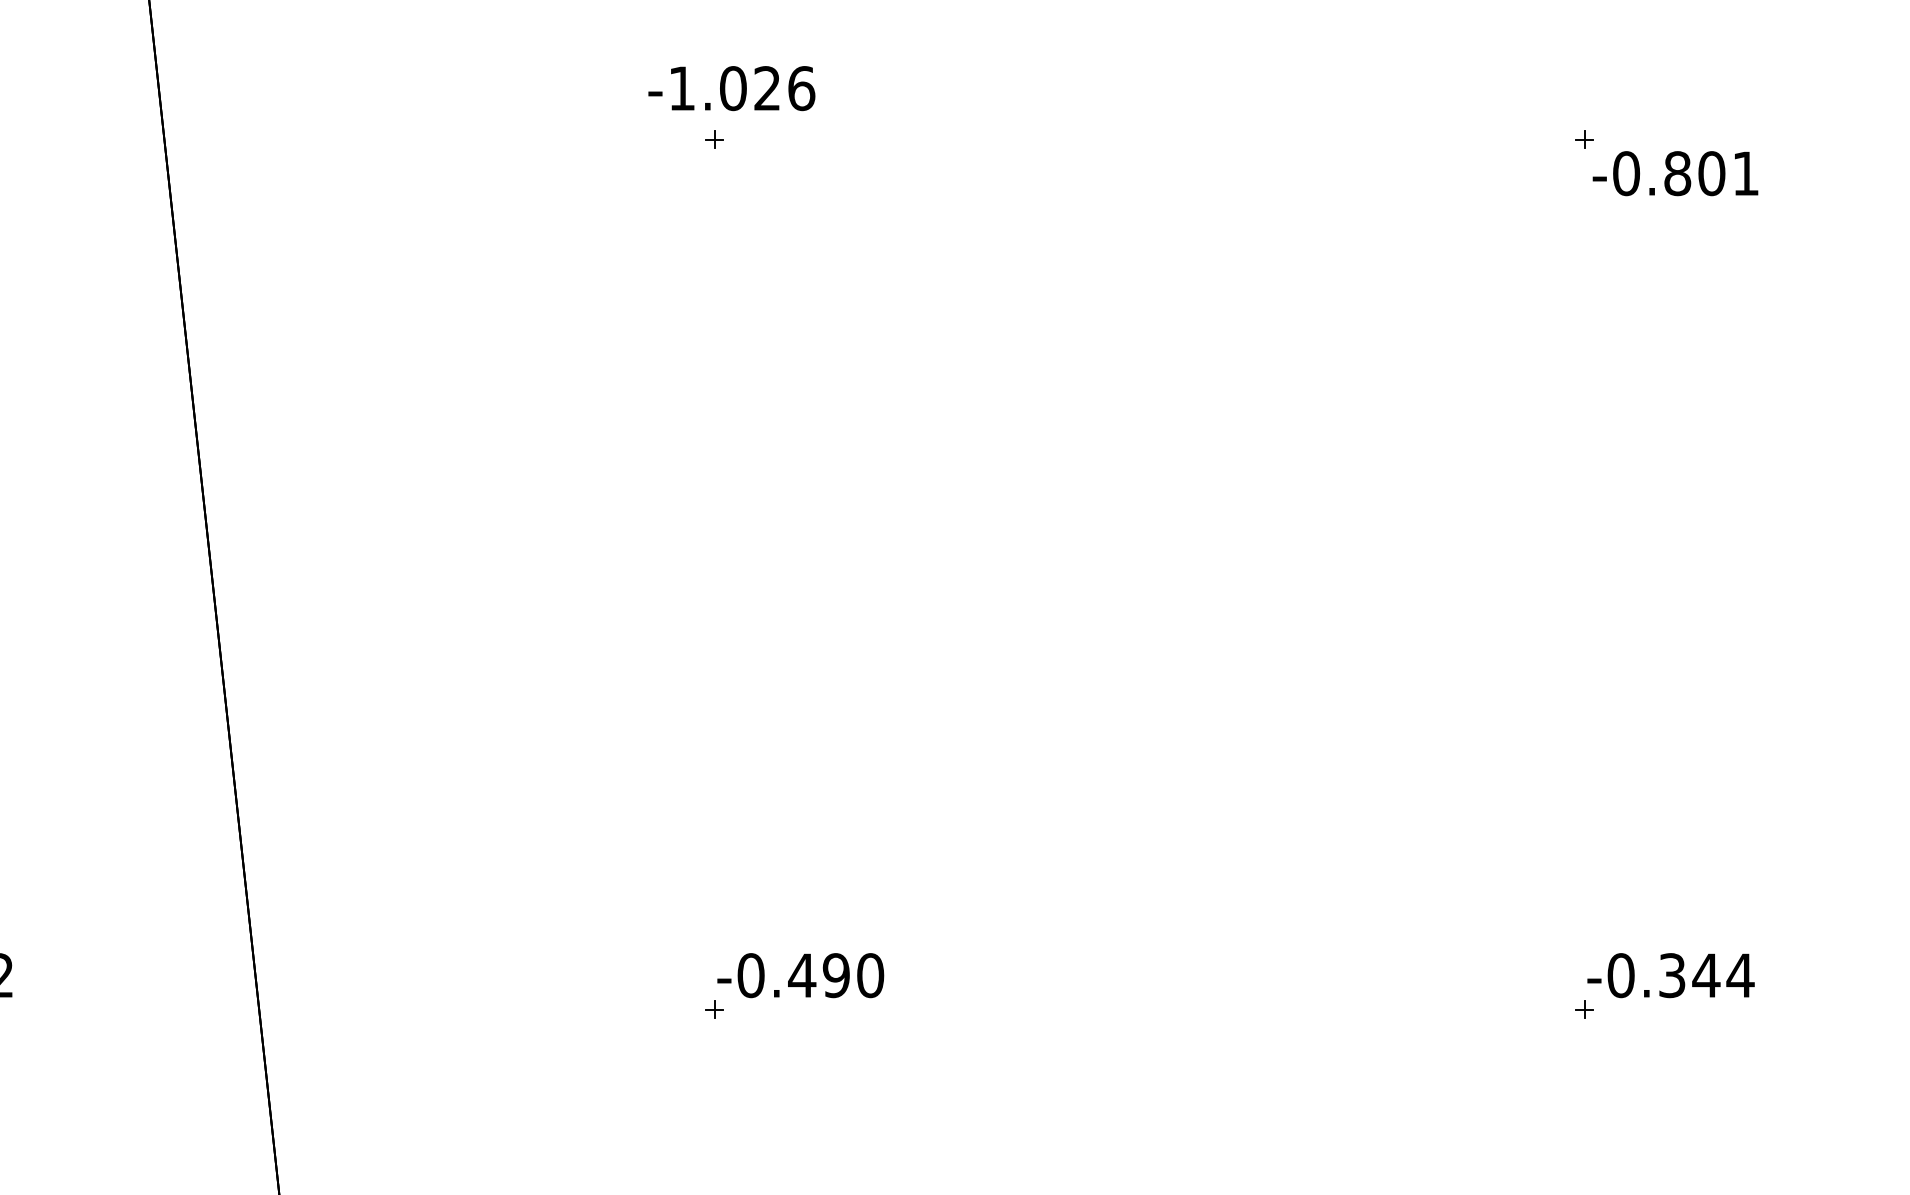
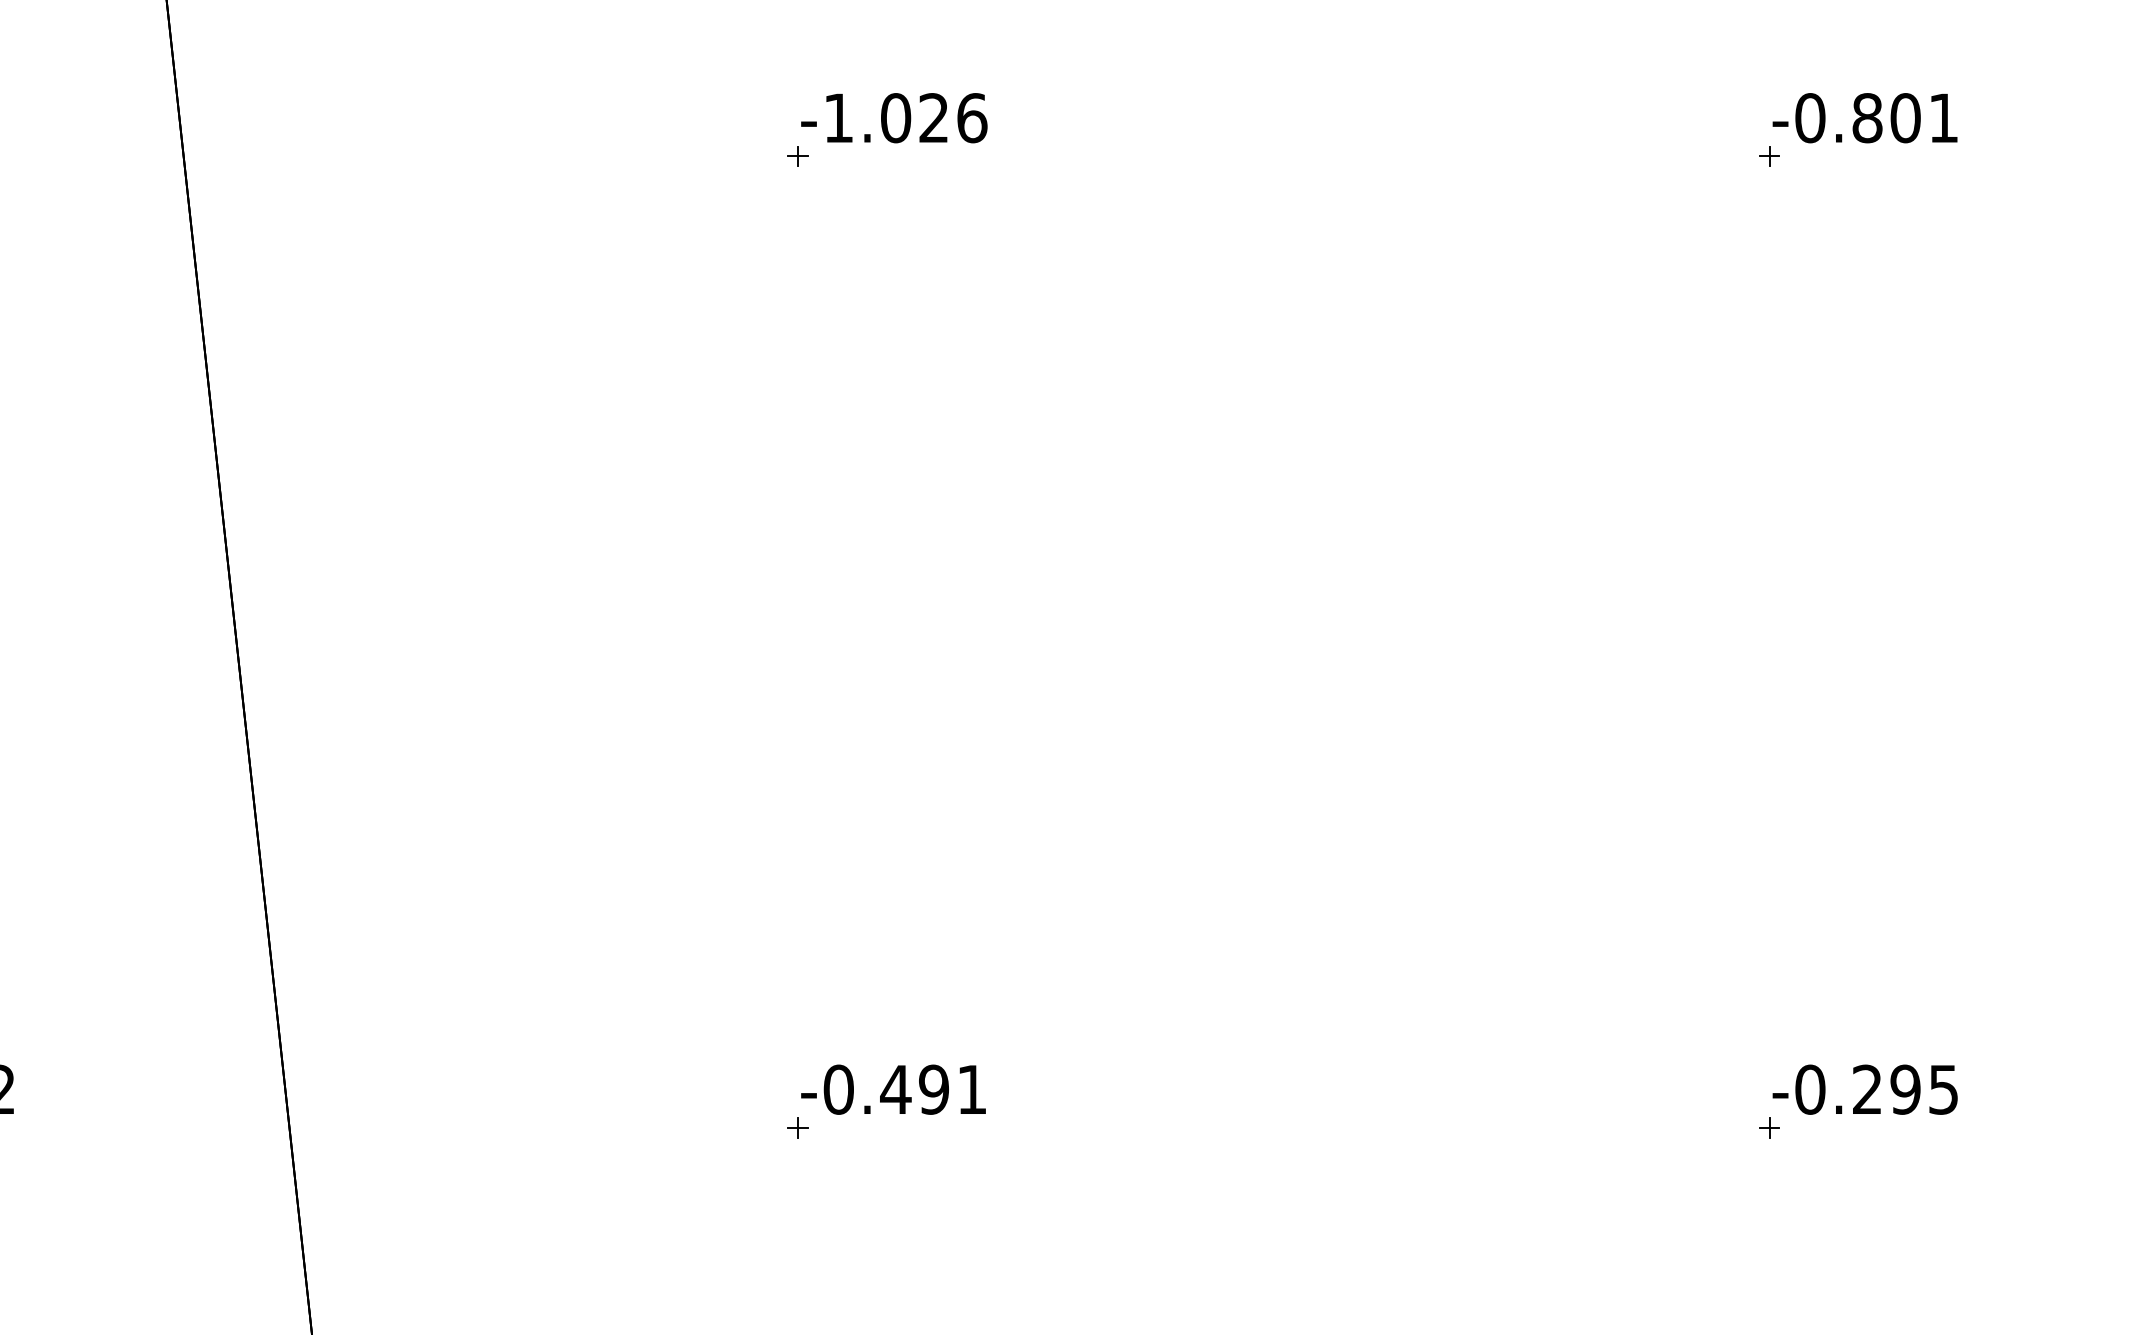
text: (732, 88) -> (894, 118), moved
text: (1674, 173) -> (1864, 118), moved
text: (870, 975) -> (972, 1089), -0.490 -> -0.491
text: (1707, 975) -> (1906, 1089), -0.344 -> -0.295

